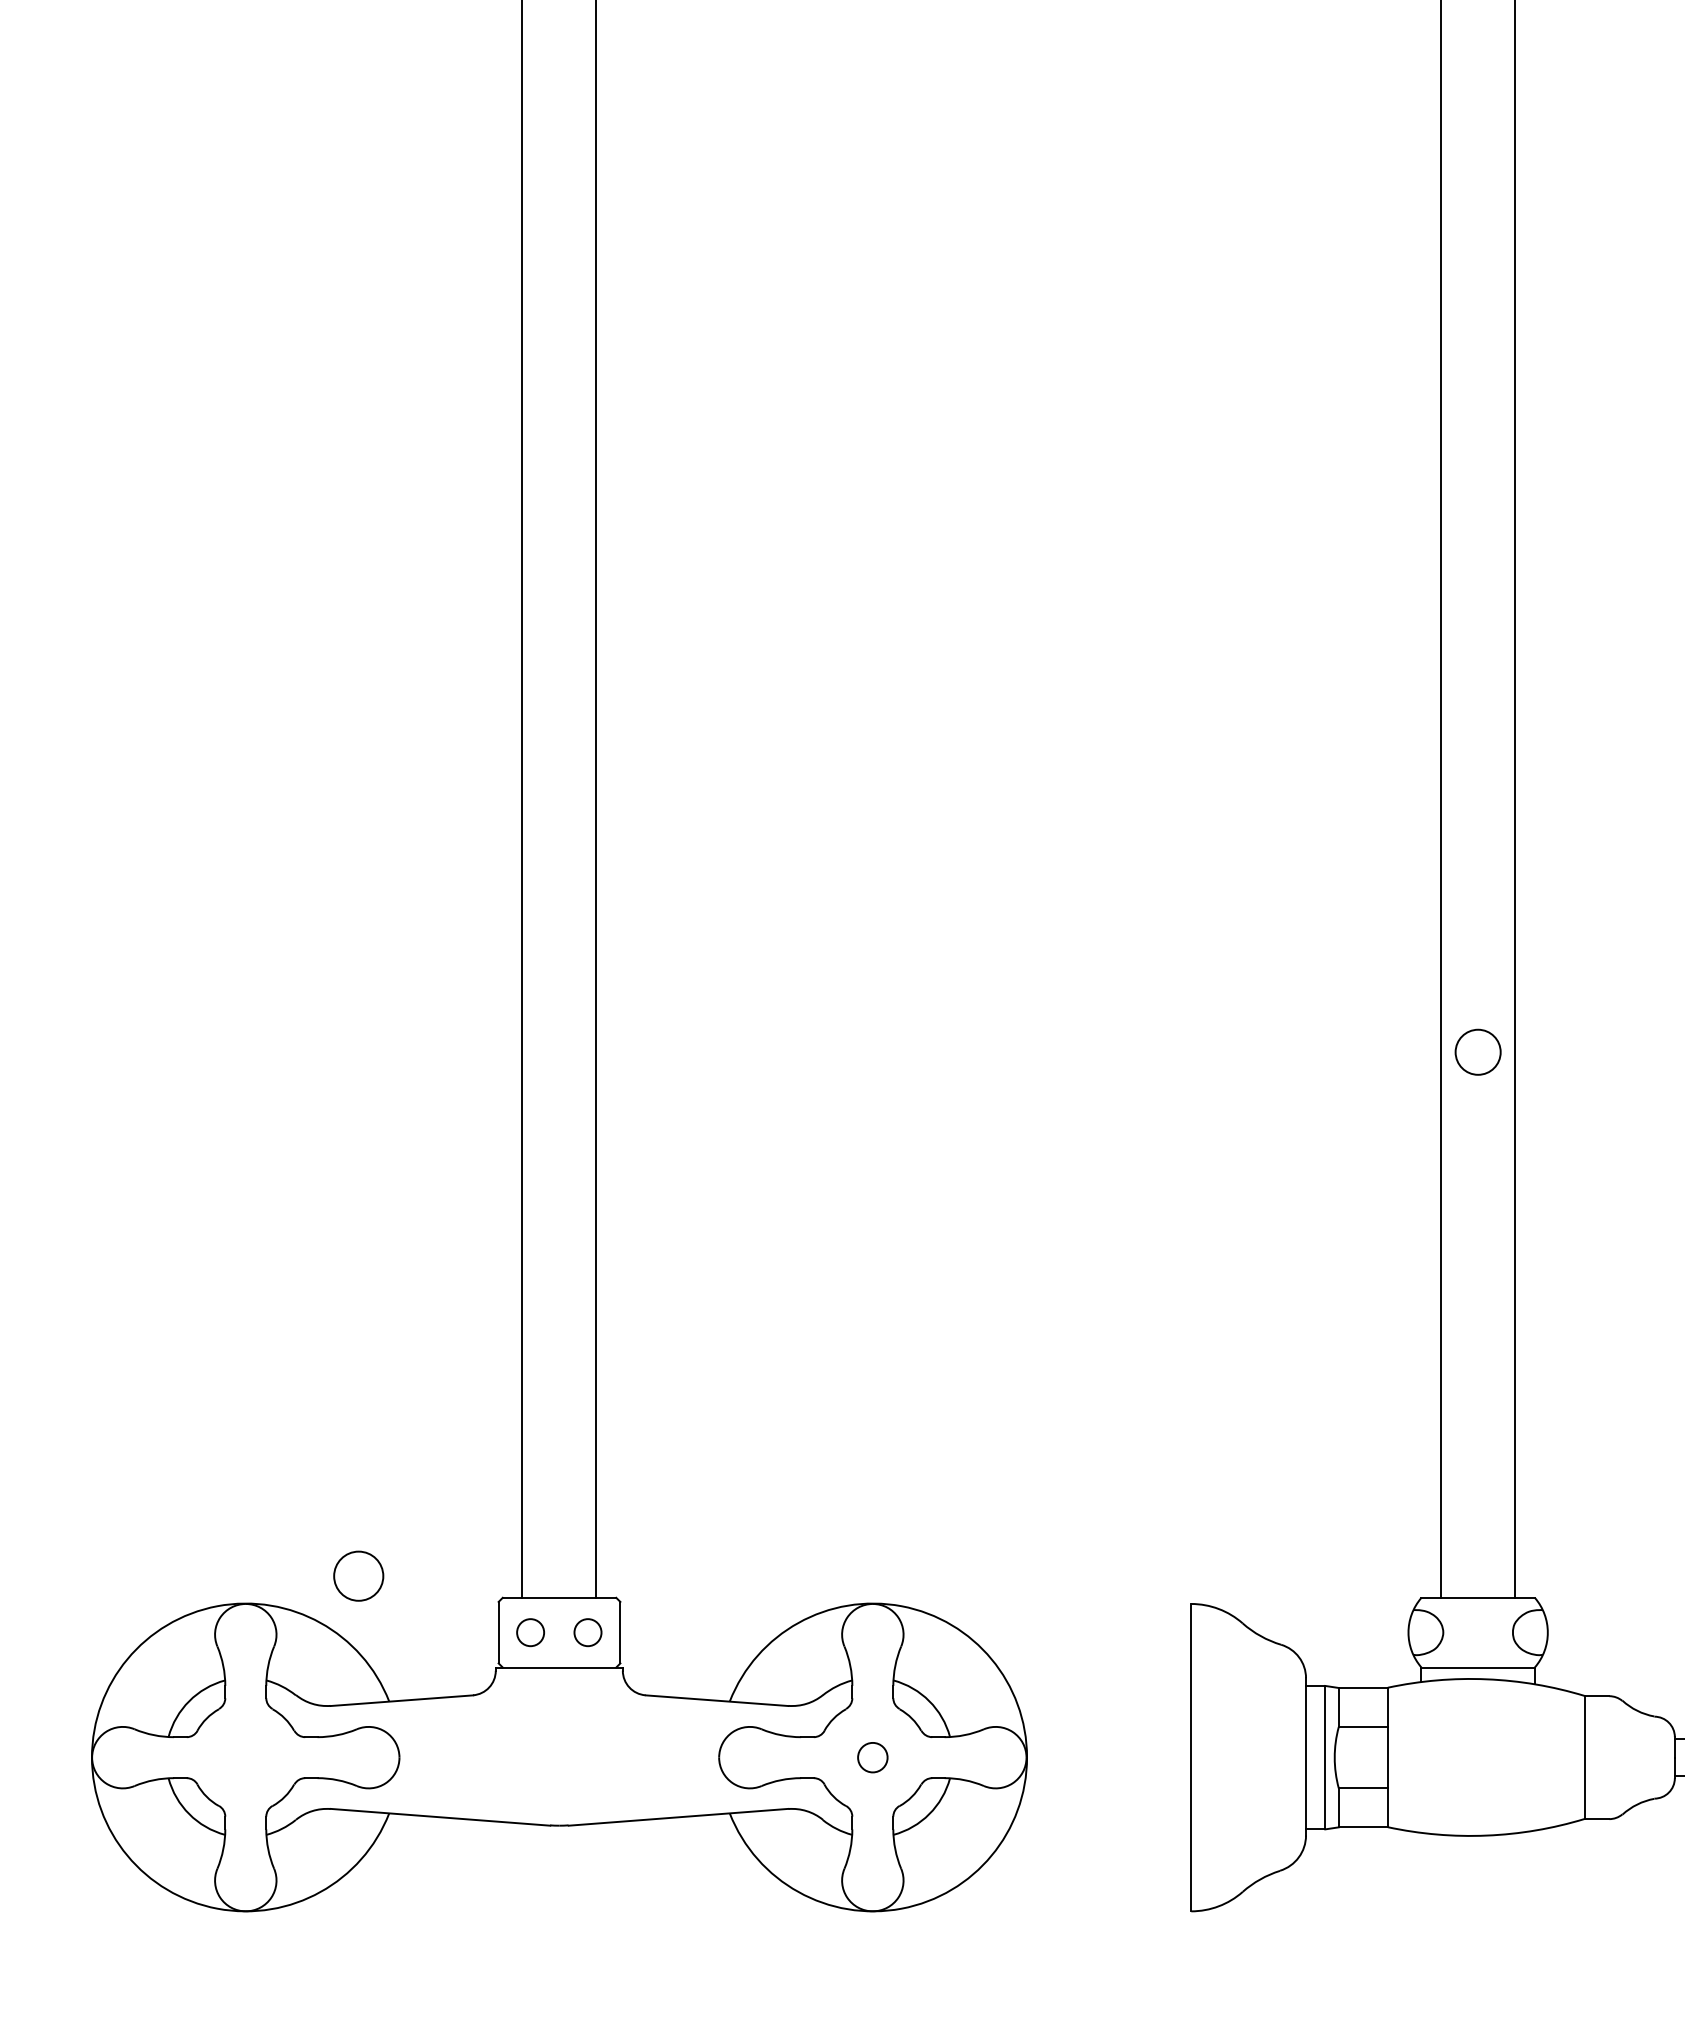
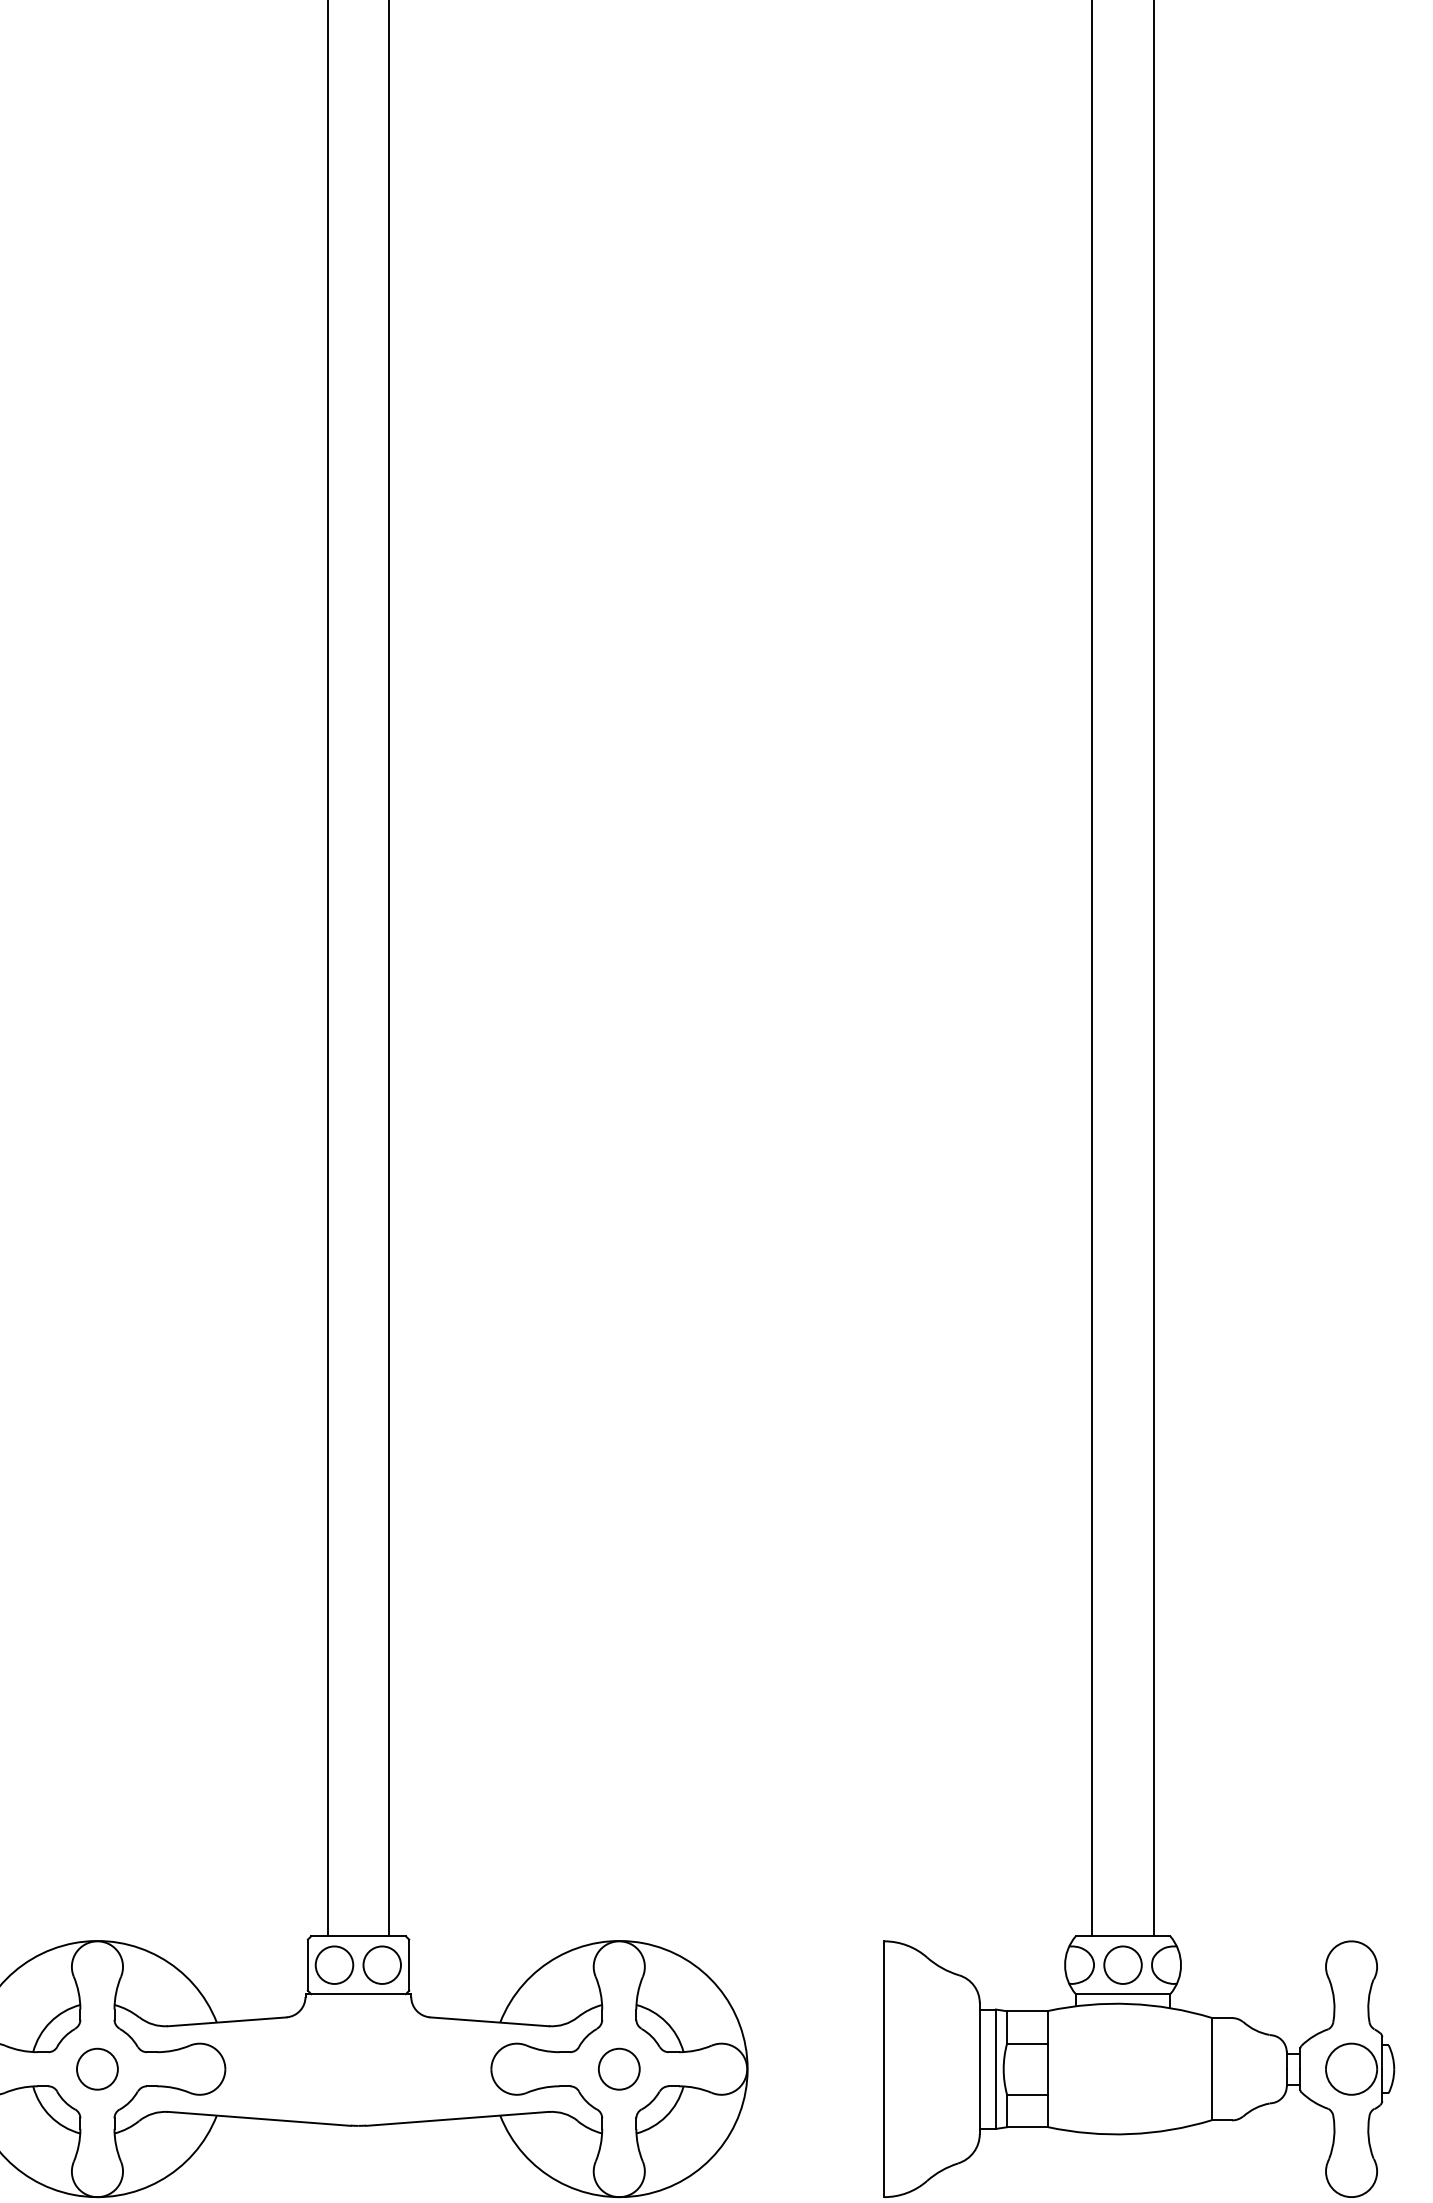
circle: (1477, 1051) -> (1122, 1964), moved
circle: (358, 1575) -> (97, 2068), moved
circle: (530, 1631) -> (334, 1964), size x1.67
circle: (588, 1631) -> (382, 1964), size x1.67
circle: (871, 1756) -> (618, 2068), size x1.67

